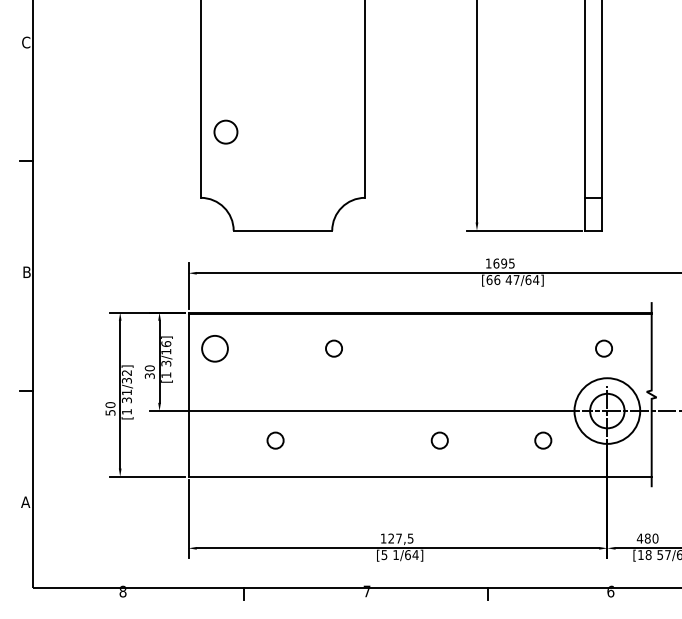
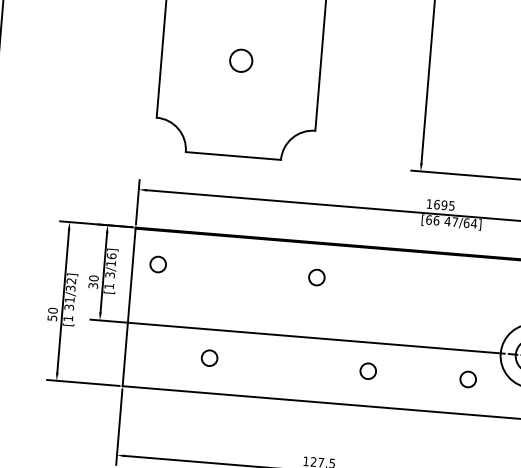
circle: (225, 131) -> (240, 60), moved
circle: (214, 348) -> (157, 264), size x0.62
circle: (333, 348) -> (316, 277), moved

